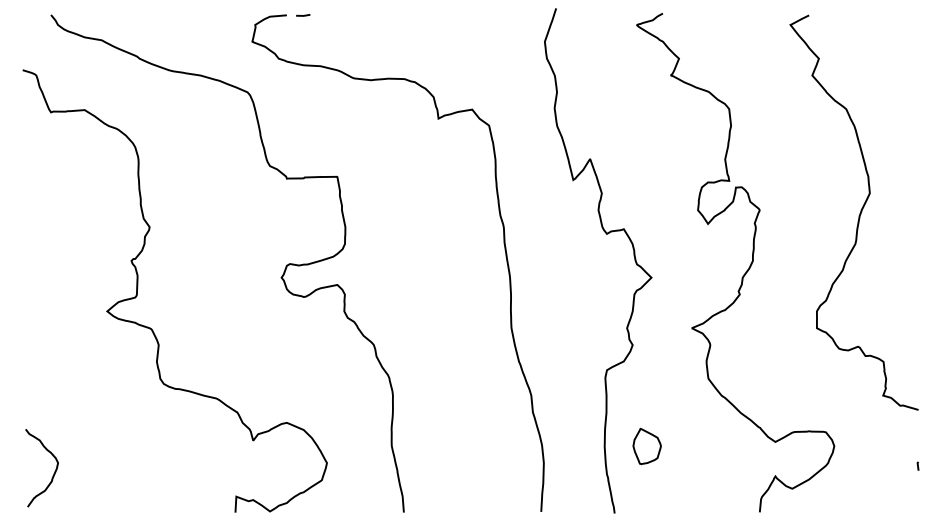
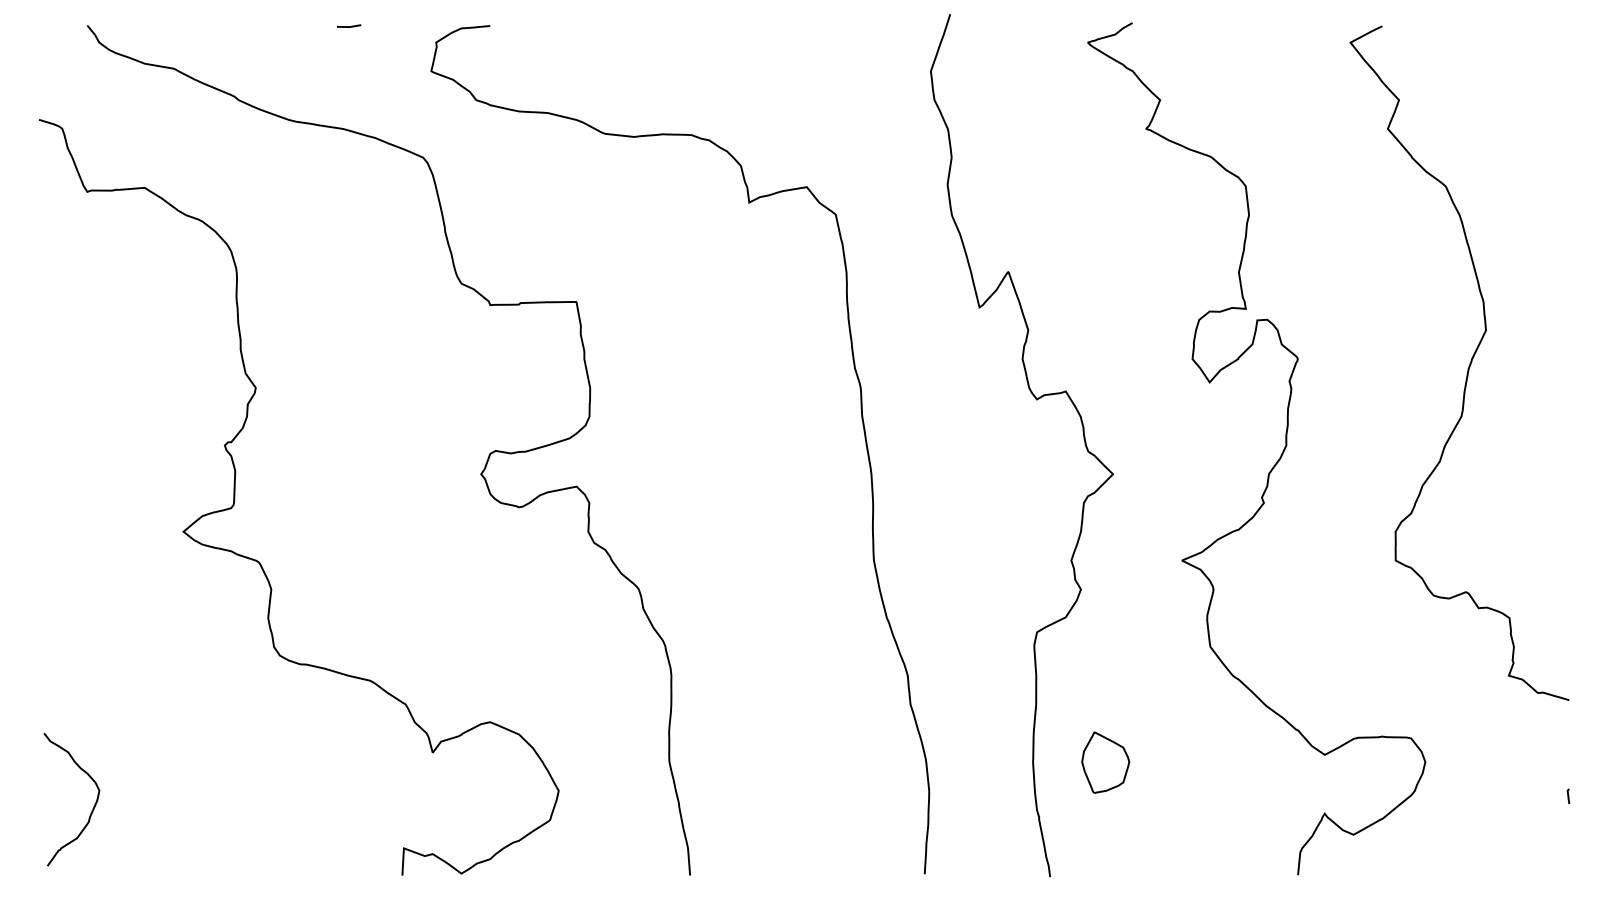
line: (303, 15) -> (349, 26), moved

